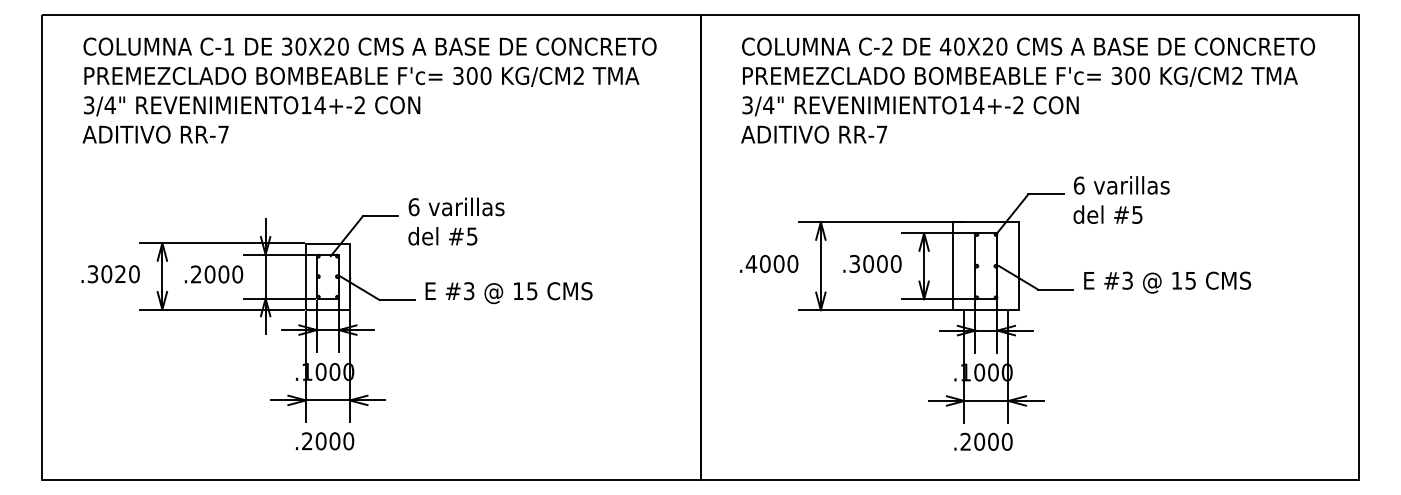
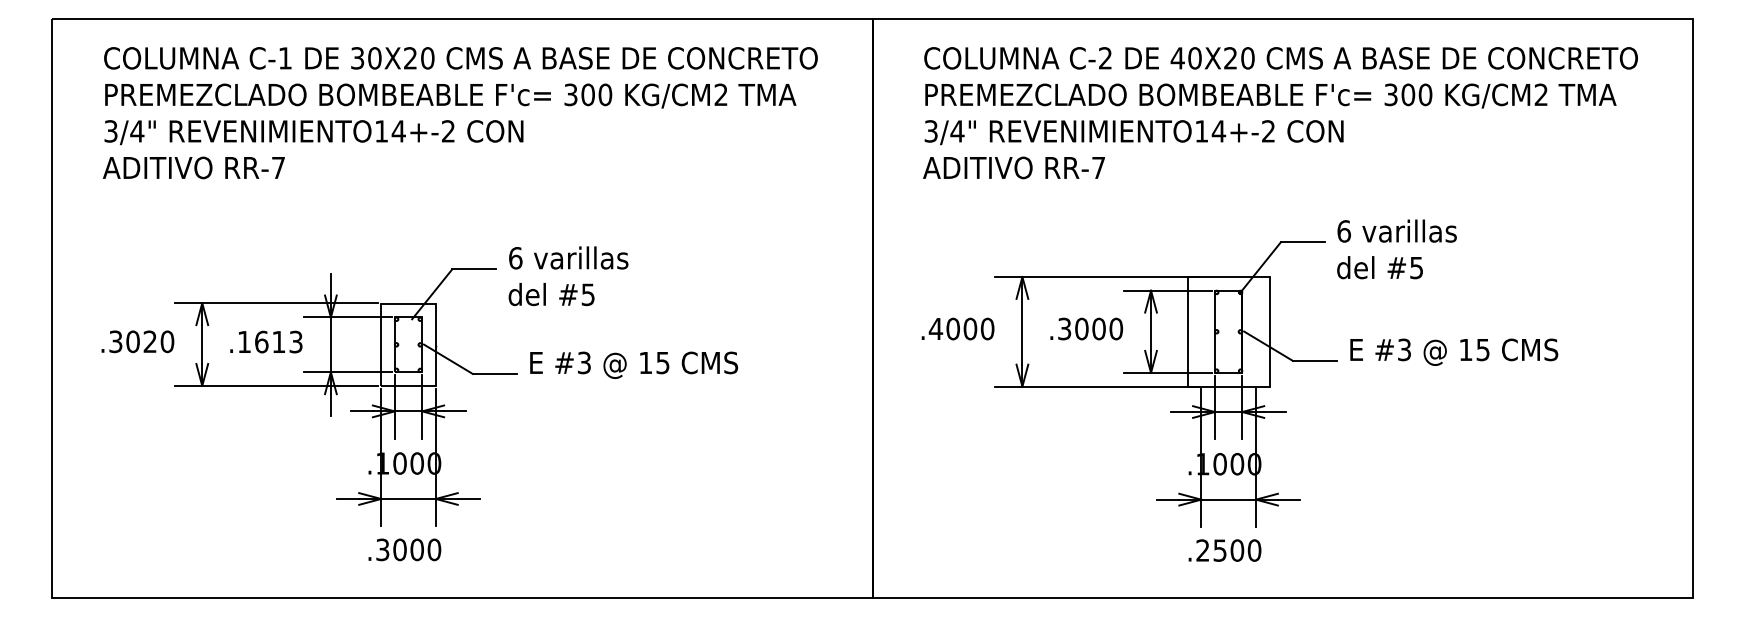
text: (217, 273) -> (270, 341), .2000 -> .1613
text: (307, 441) -> (382, 550), .2000 -> .3000
text: (979, 441) -> (1219, 550), .2000 -> .2500

